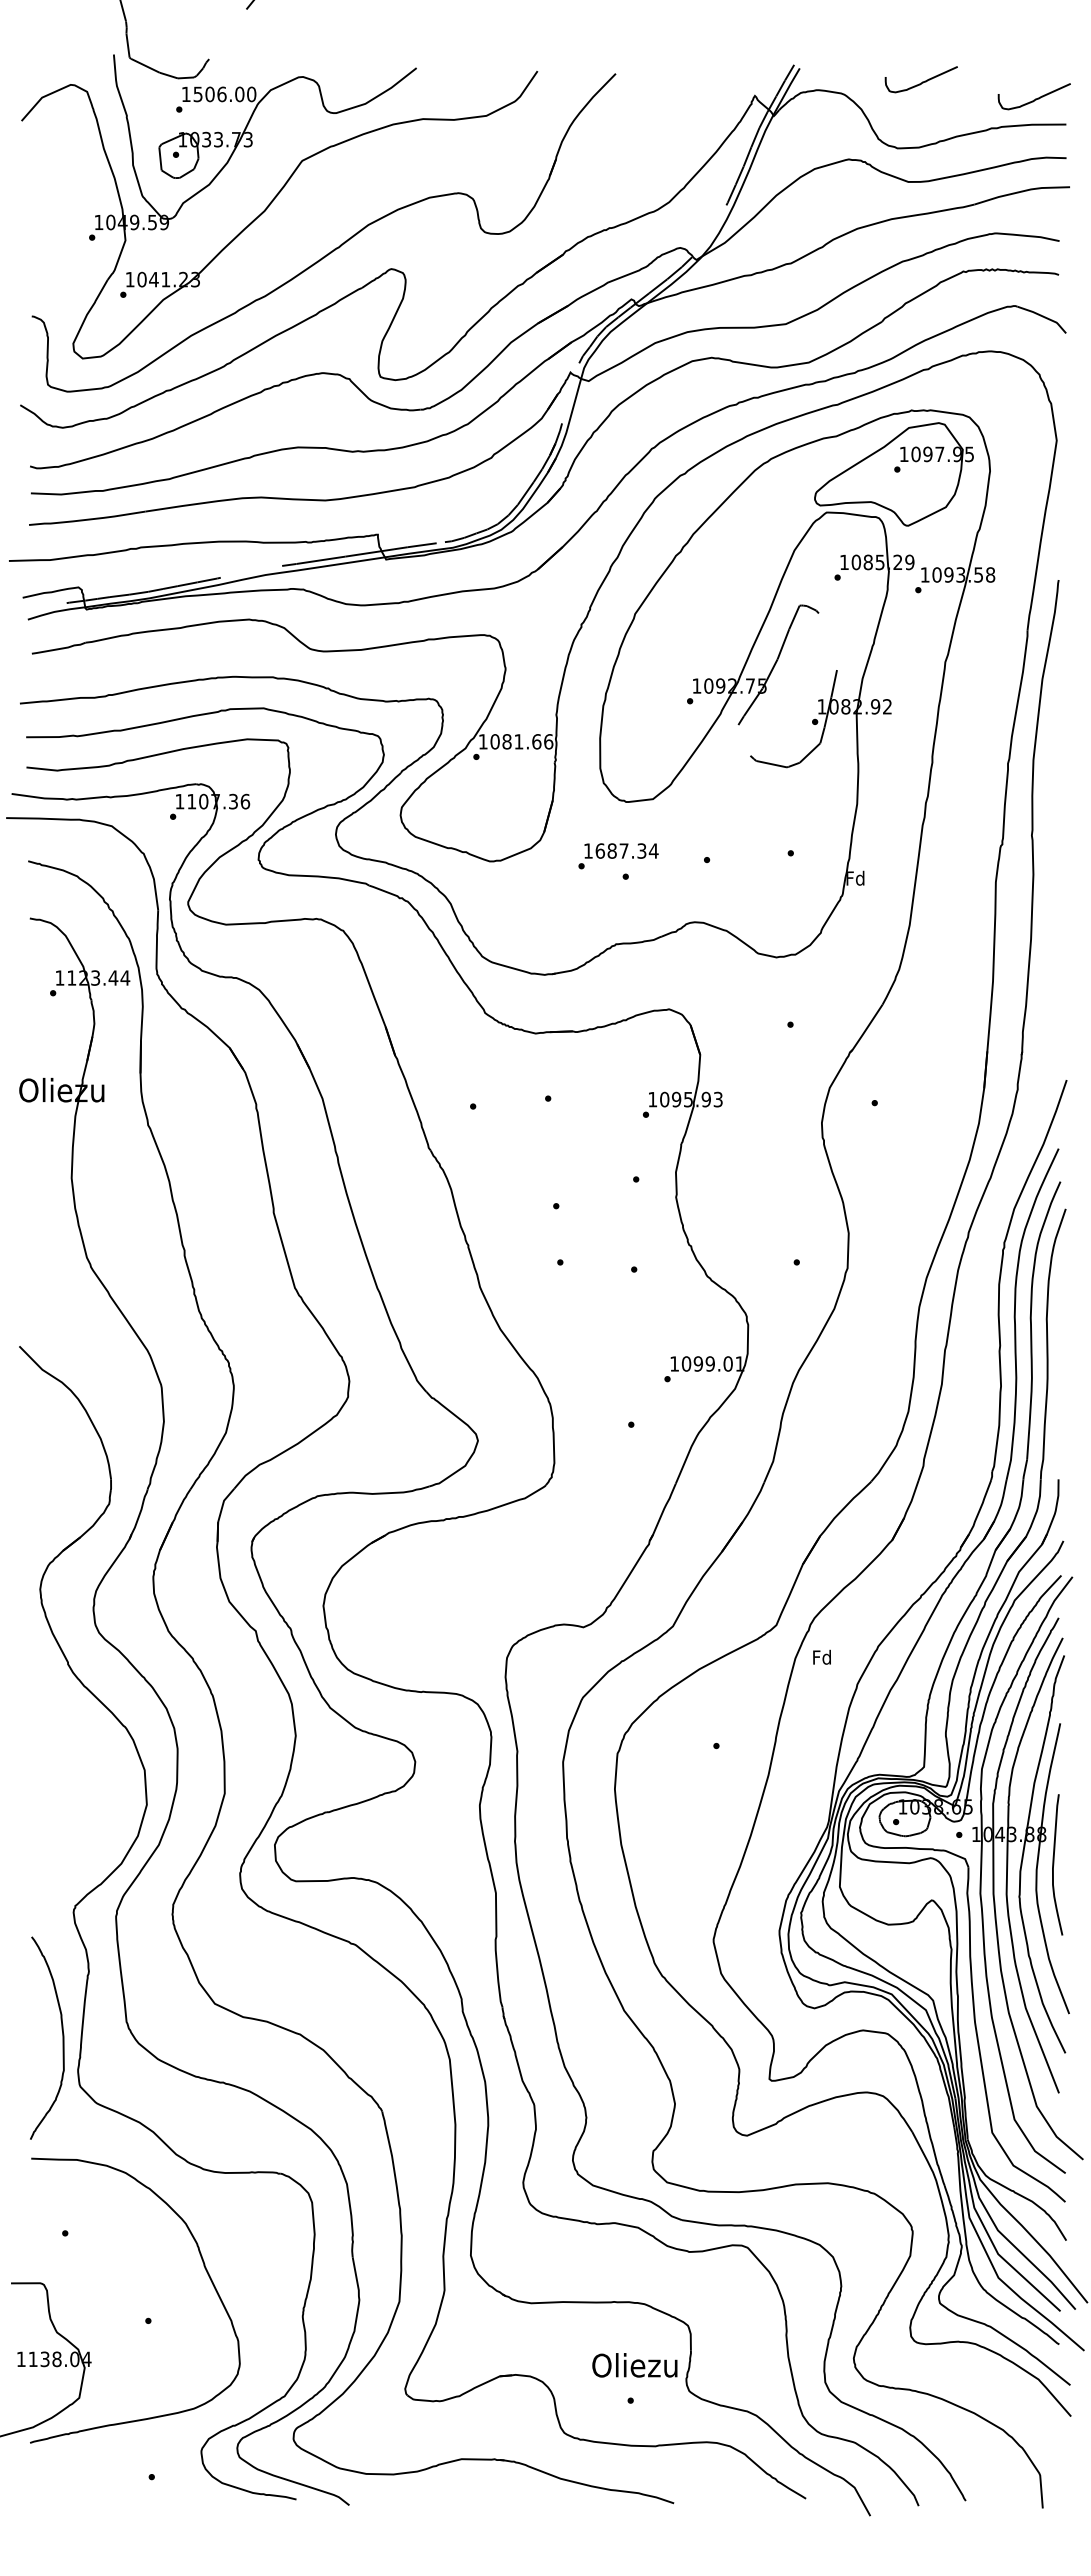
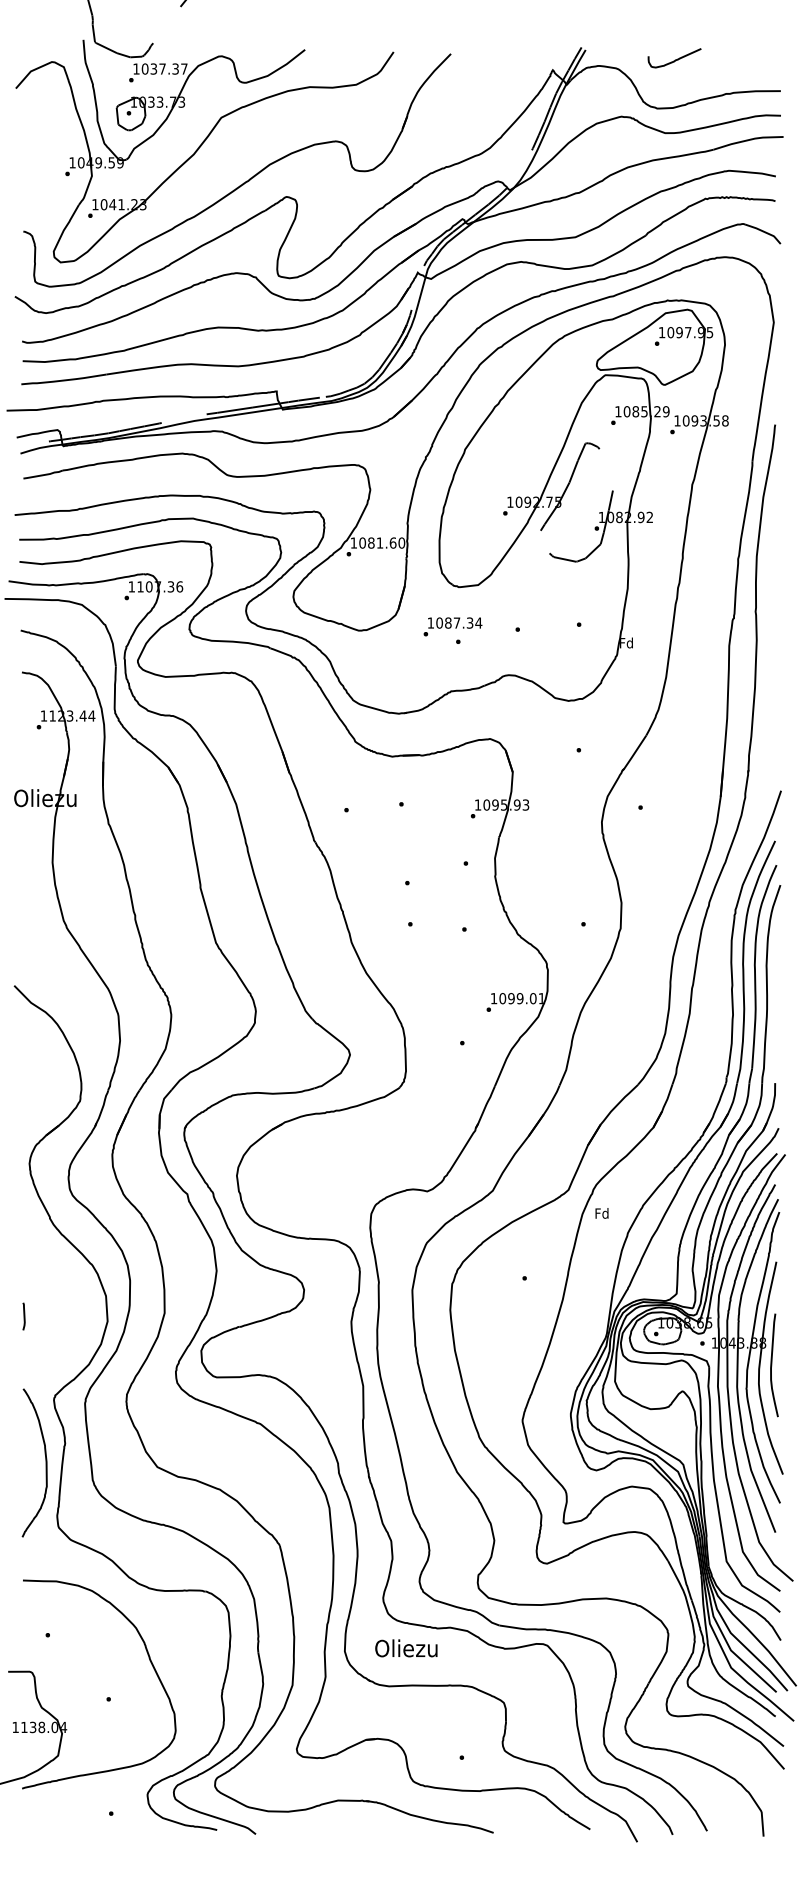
text: (224, 94) -> (164, 69), 1506.00 -> 1037.37
curve: (1035, 98) -> (758, 72), removed
text: (548, 741) -> (401, 542), 1081.66 -> 1081.60
text: (600, 850) -> (439, 622), 1687.34 -> 1087.34
curve: (32, 1798) -> (23, 1316), added
part: (62, 2037) -> (45, 1462), moved
text: (634, 2365) -> (406, 1648), moved

